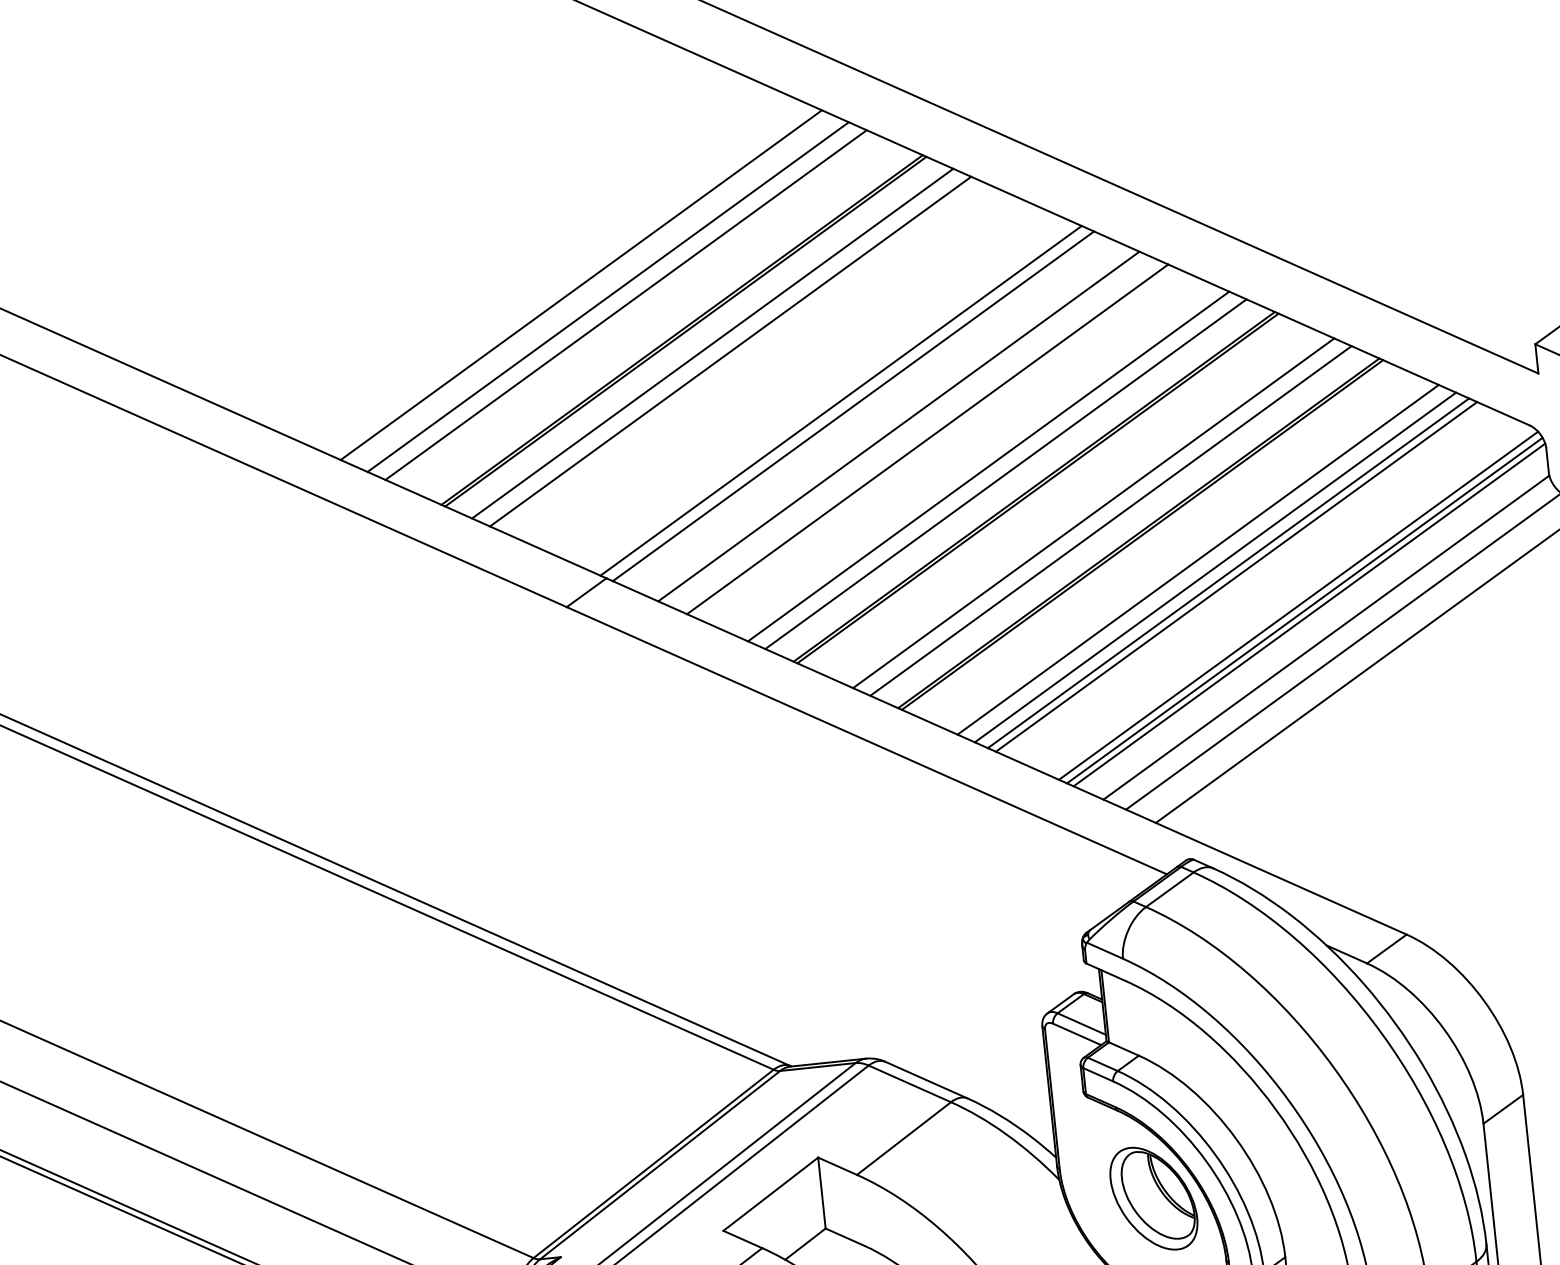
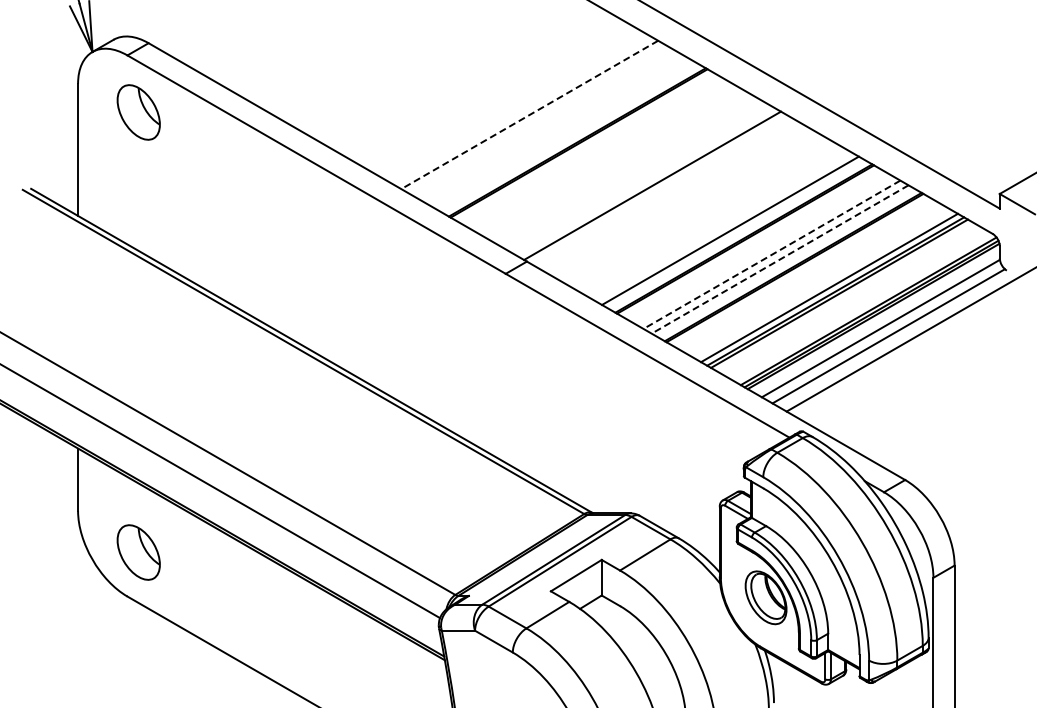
line: (580, 286) -> (529, 115), solid -> dashed
line: (608, 297) -> (542, 122), removed
line: (625, 303) -> (550, 126), removed
line: (711, 343) -> (591, 150), removed
line: (728, 351) -> (599, 155), removed
line: (851, 407) -> (657, 189), removed
line: (898, 426) -> (679, 201), removed
line: (927, 439) -> (693, 209), removed
line: (986, 465) -> (721, 225), removed
line: (1092, 514) -> (771, 255), solid -> dashed
line: (1109, 521) -> (779, 259), solid -> dashed
line: (1196, 560) -> (820, 283), removed

